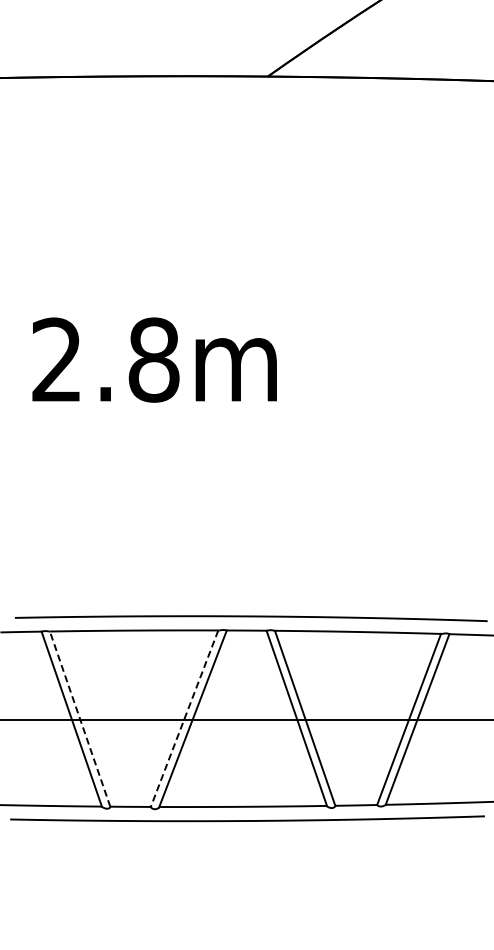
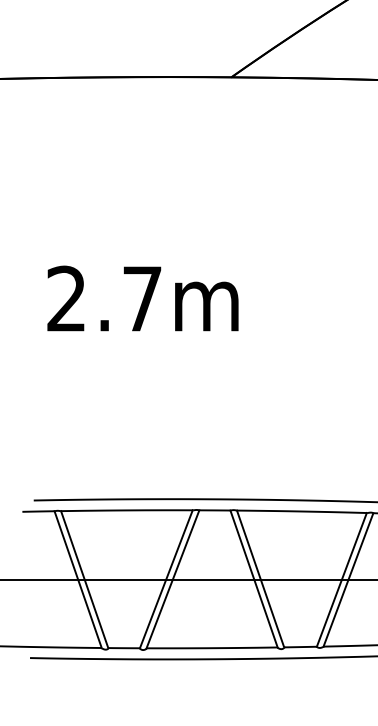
text: (153, 359) -> (142, 298), 2.8m -> 2.7m
line: (184, 718) -> (166, 579), dashed -> solid
line: (80, 719) -> (84, 579), dashed -> solid

